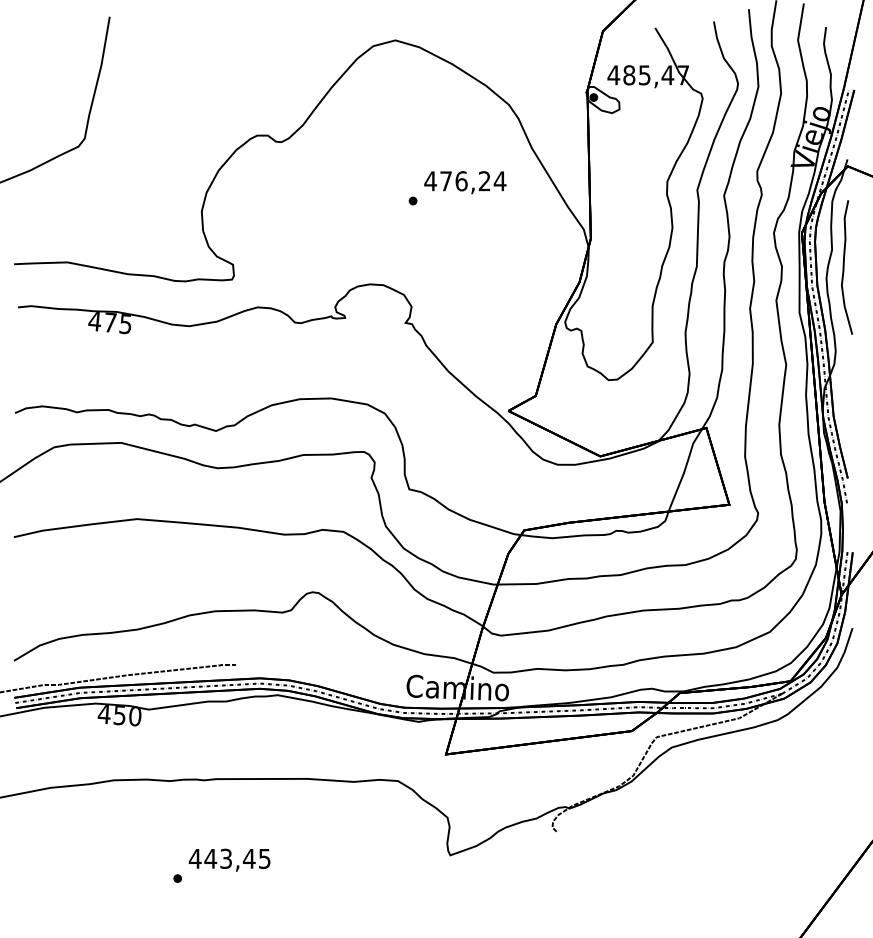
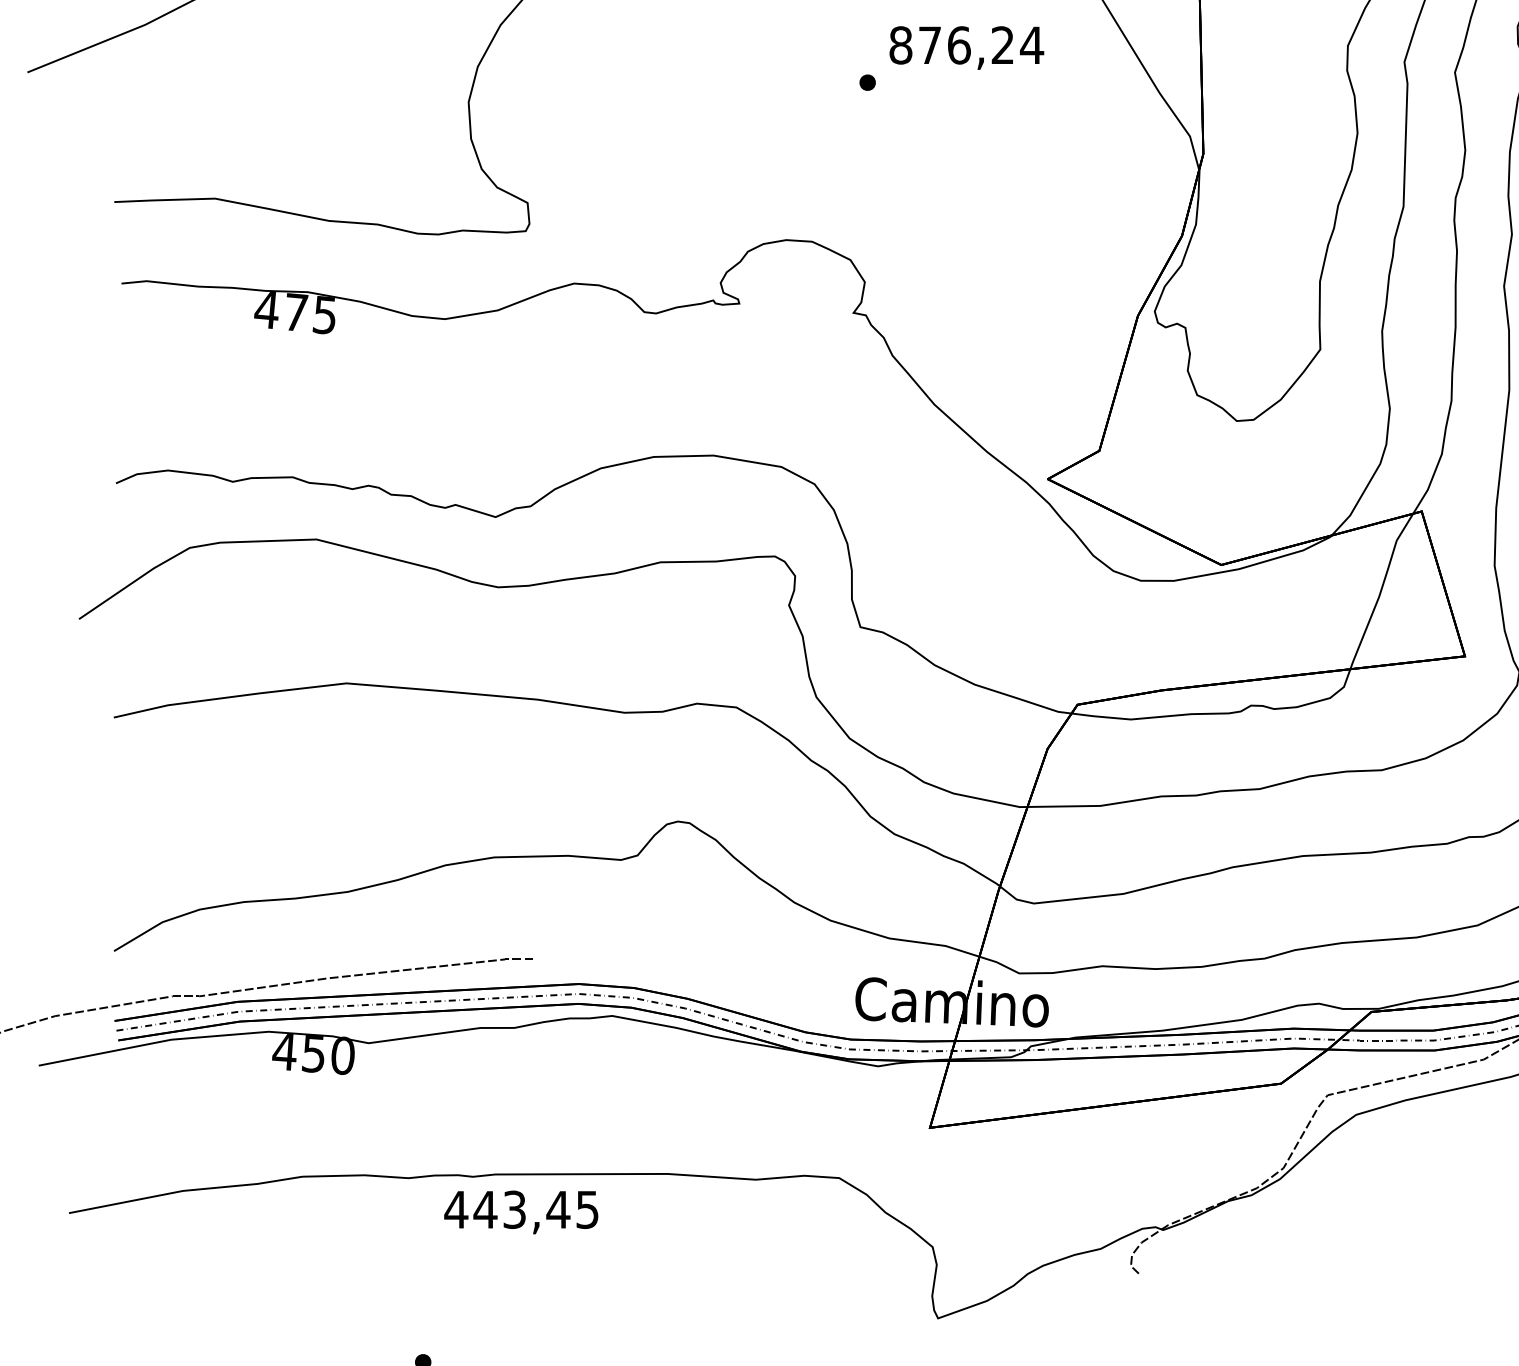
text: (430, 181) -> (900, 45), 476,24 -> 876,24
text: (229, 859) -> (520, 1211), moved

